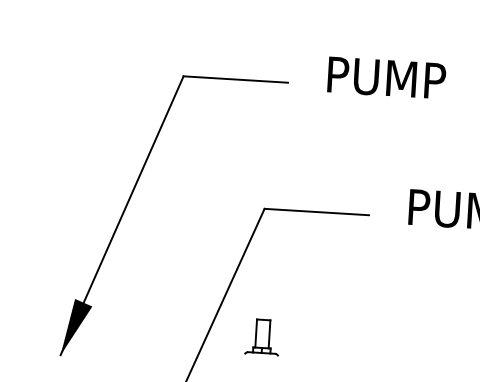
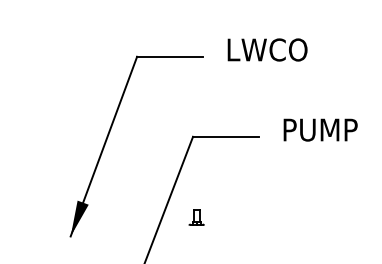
text: (392, 77) -> (268, 49), PUMP -> LWCO
part: (262, 337) -> (196, 217), size x0.71

